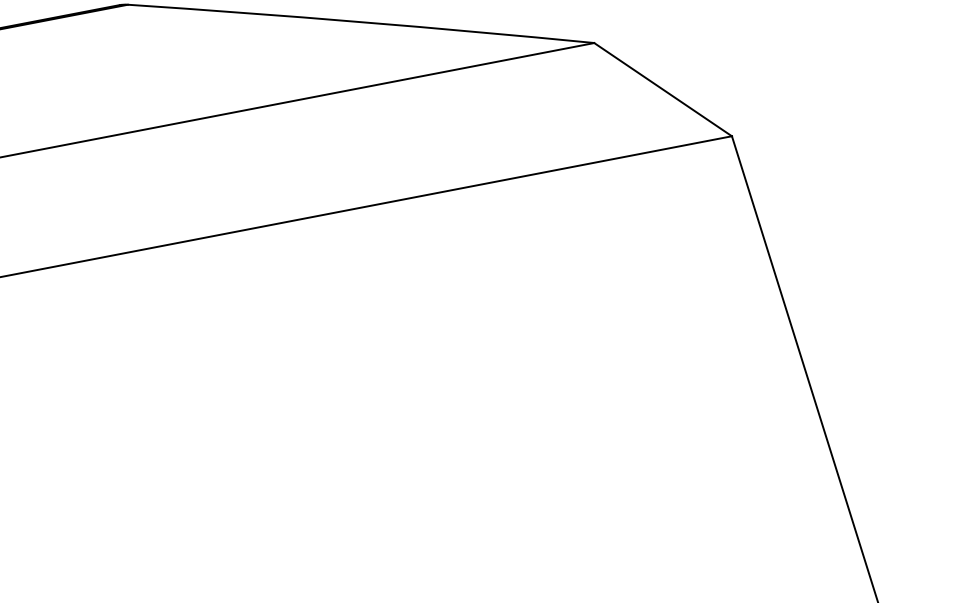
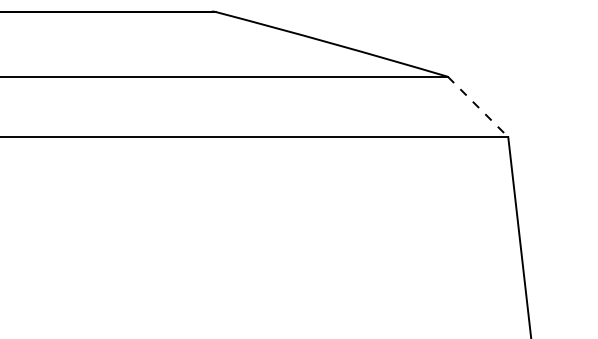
line: (663, 88) -> (478, 106), solid -> dashed

